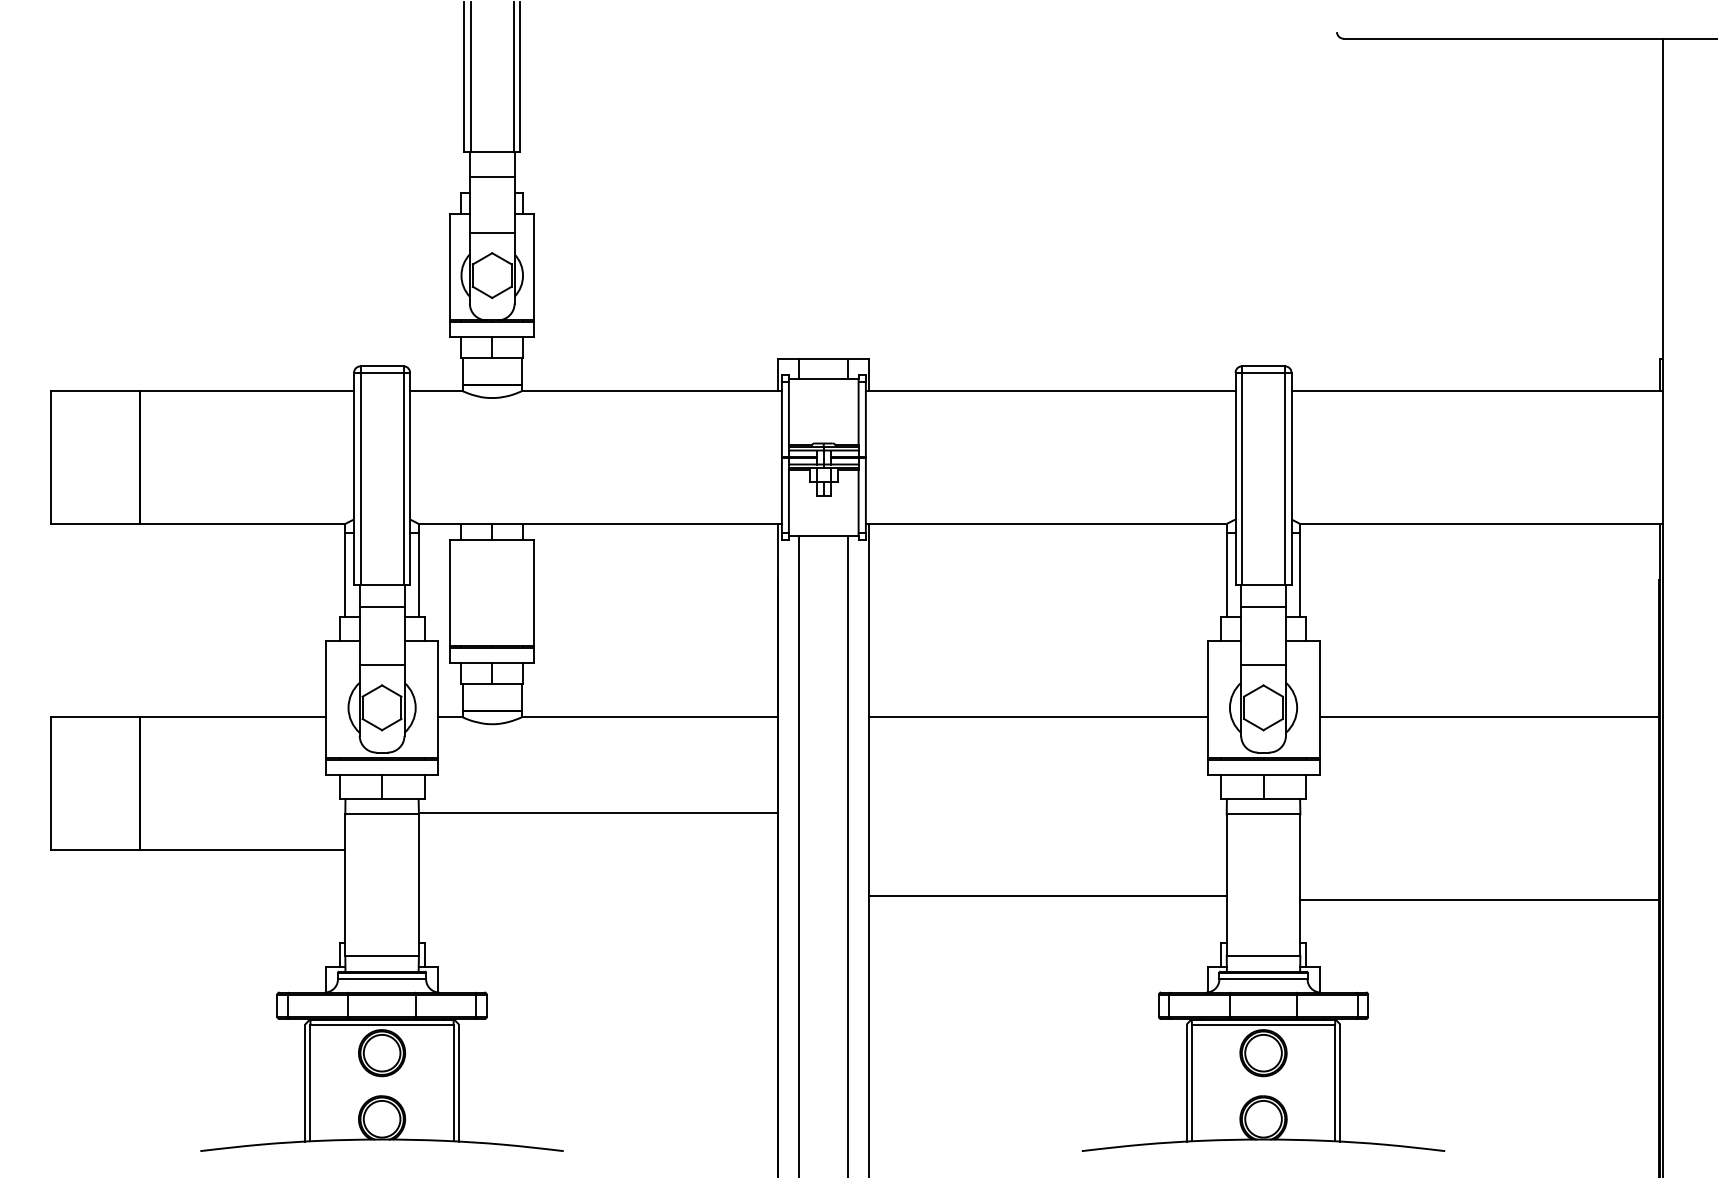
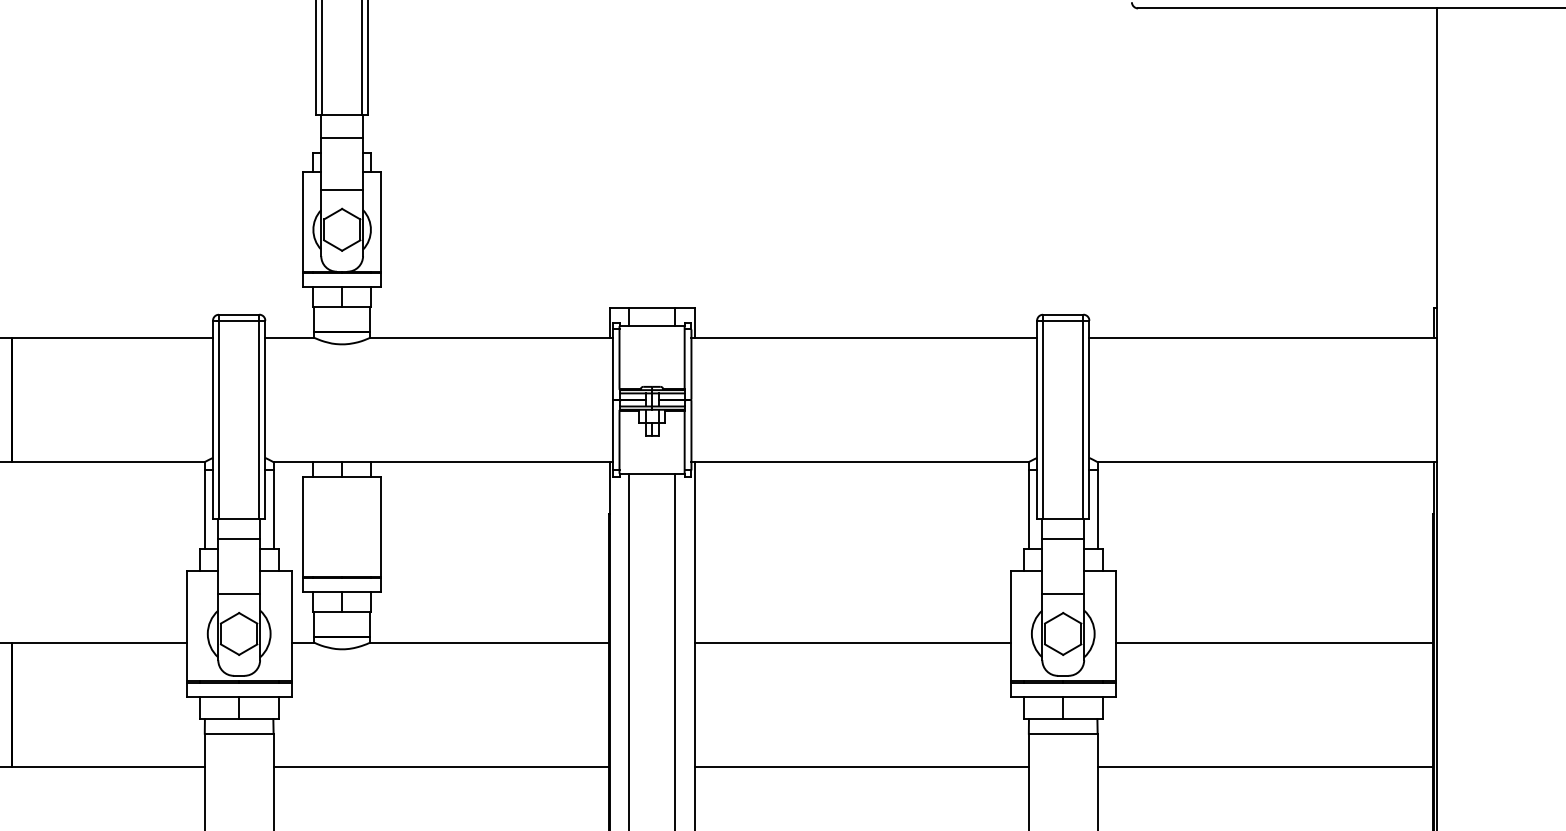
line: (597, 813) -> (440, 767), moved
line: (1047, 896) -> (861, 767), moved
line: (1479, 900) -> (1265, 767), moved

